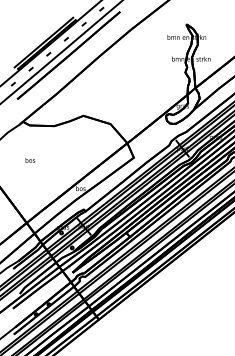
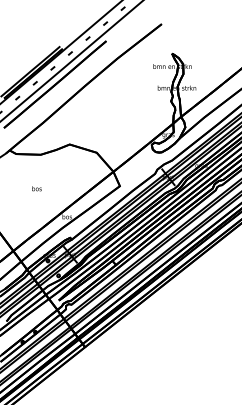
text: (29, 160) -> (36, 188), moved

